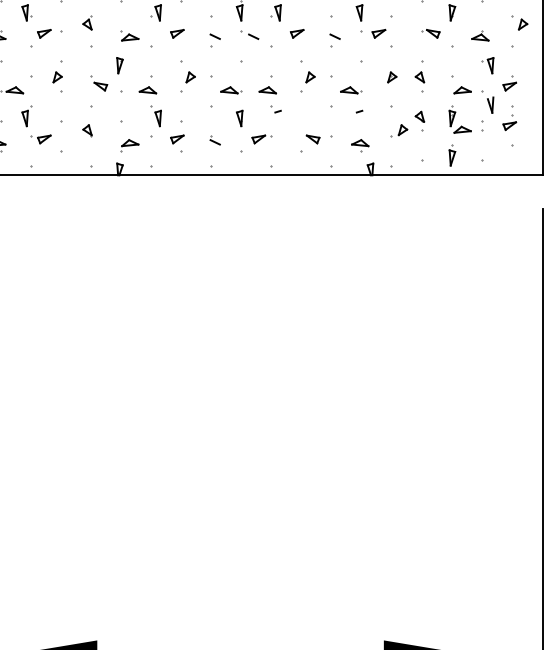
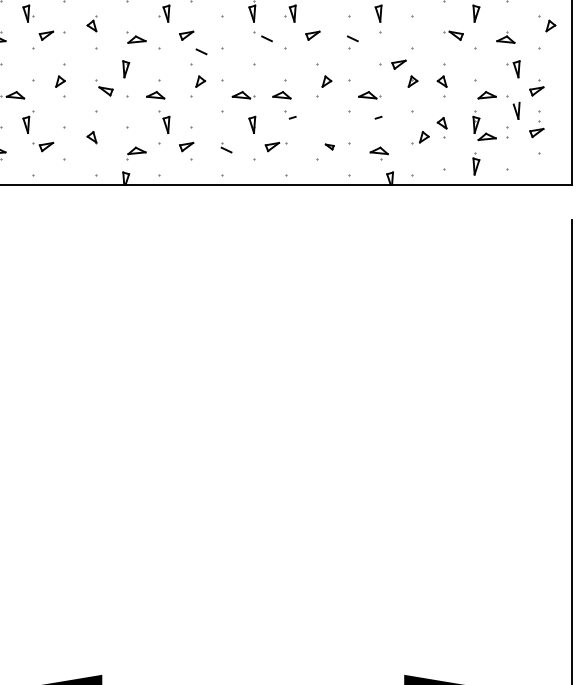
part: (378, 33) -> (398, 64), moved
line: (215, 36) -> (201, 51), moved
part: (312, 138) -> (329, 146), size x0.6

